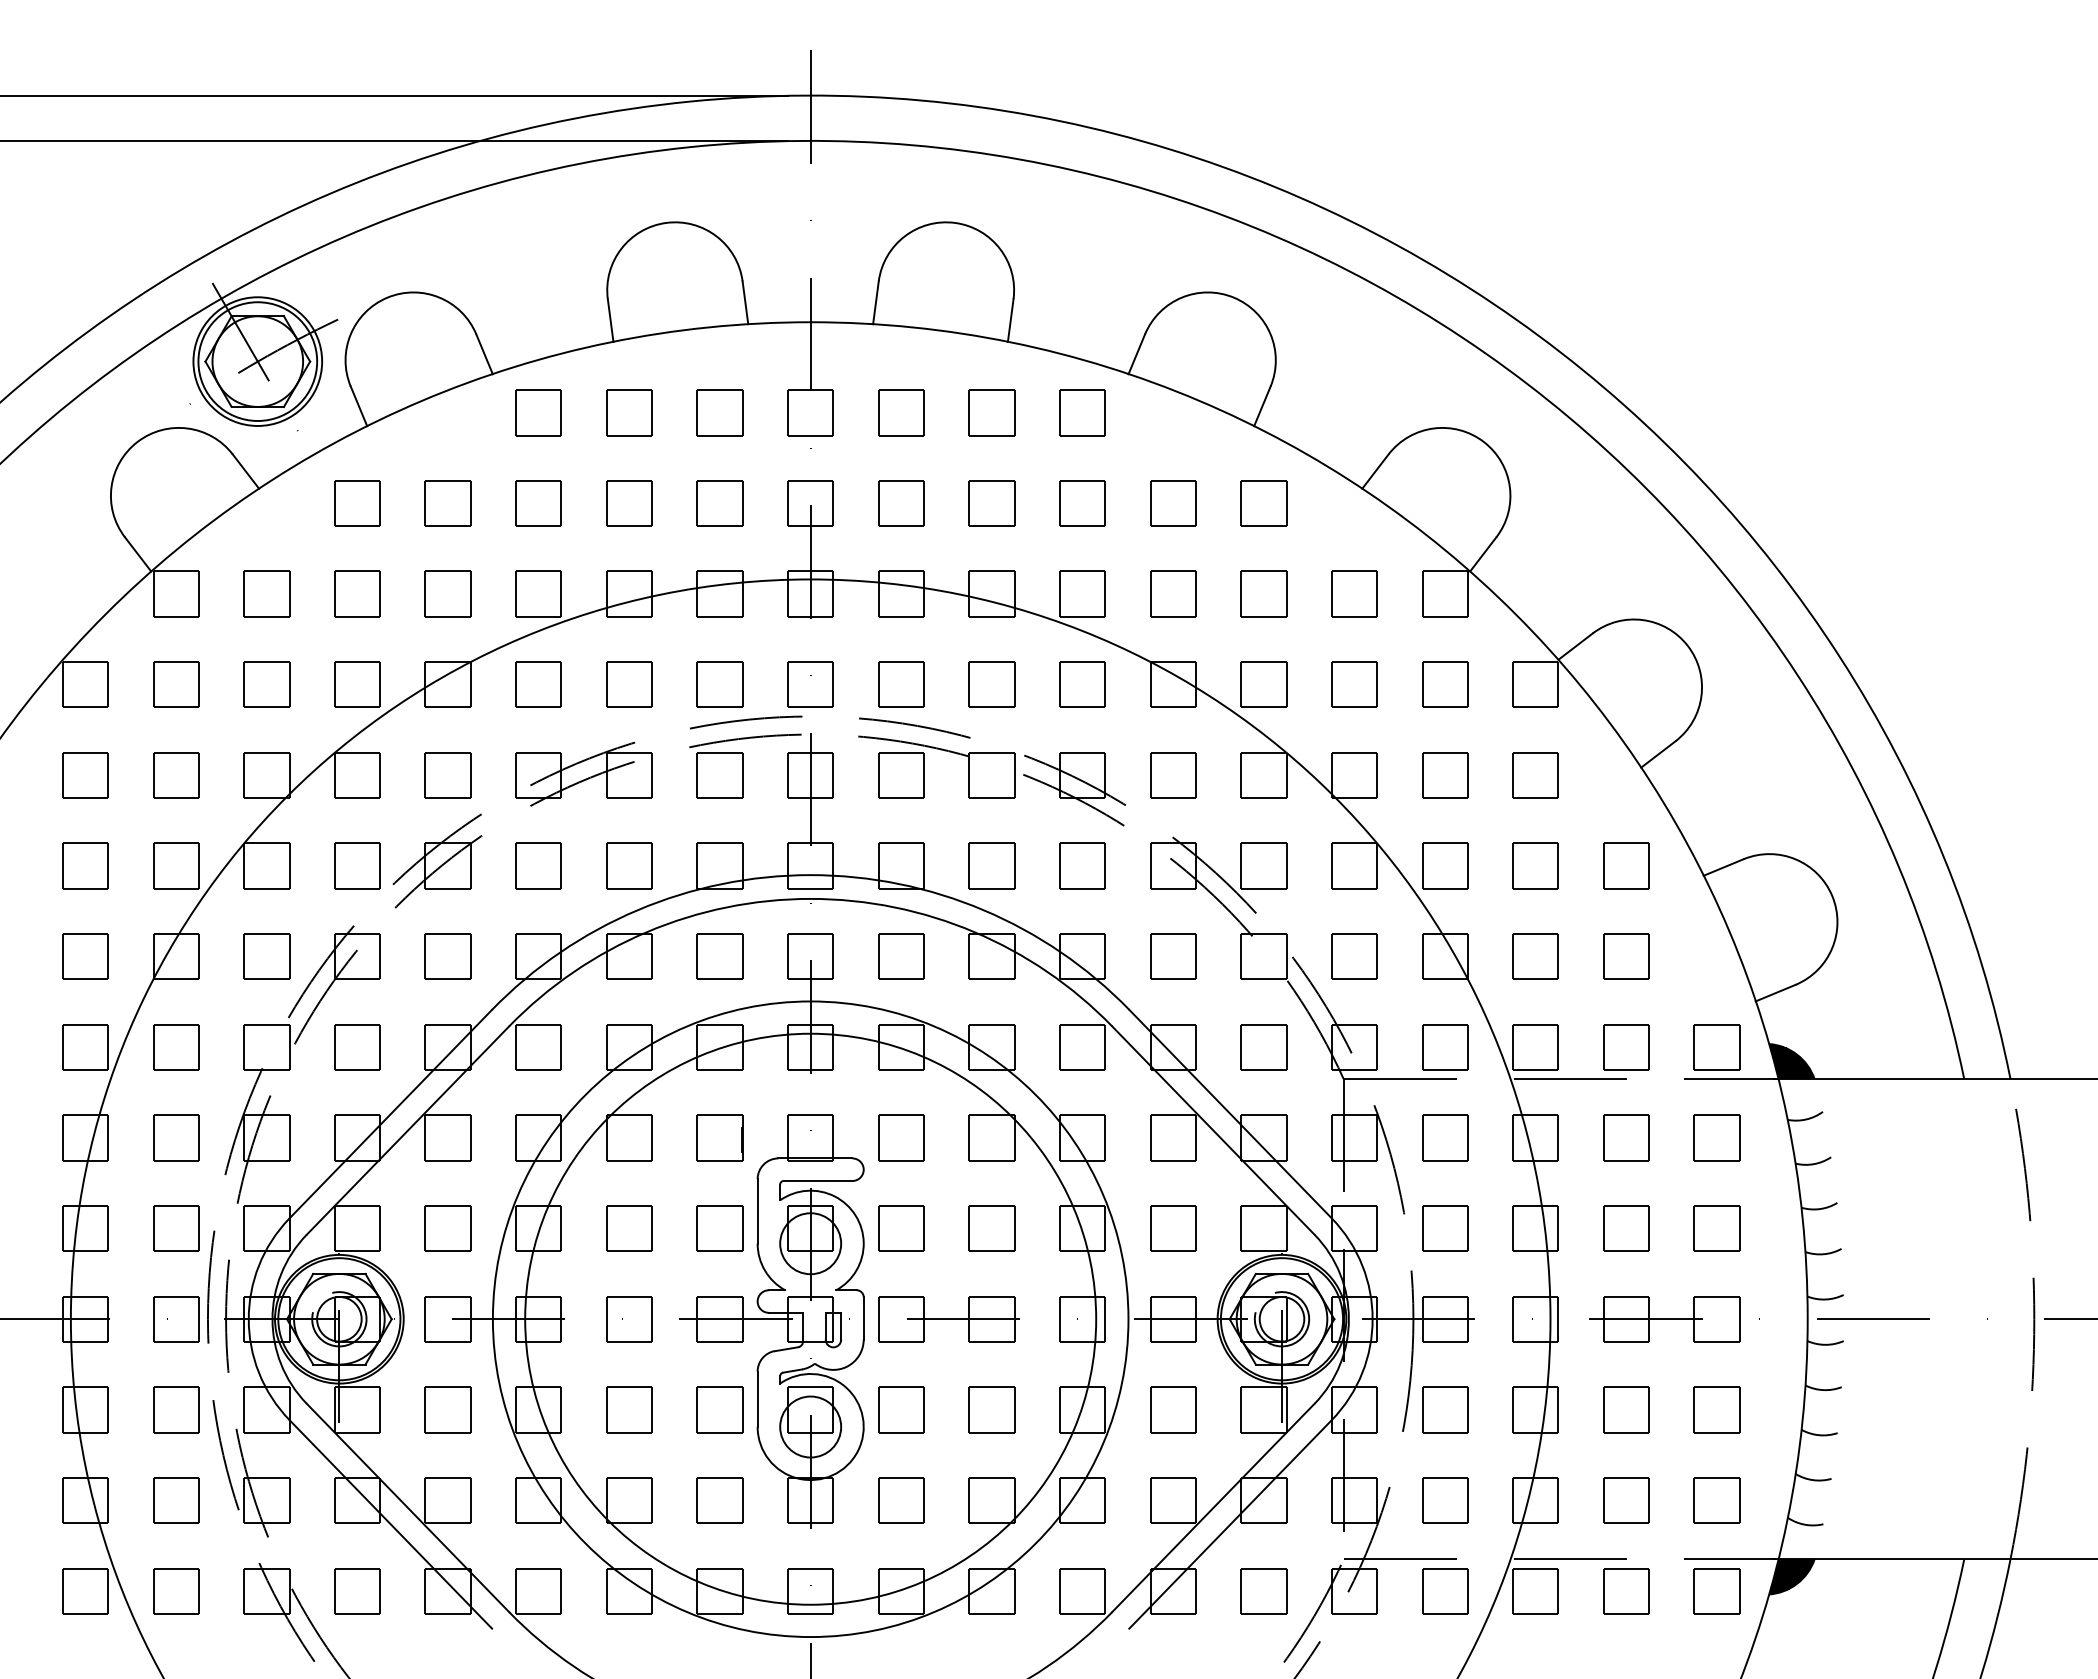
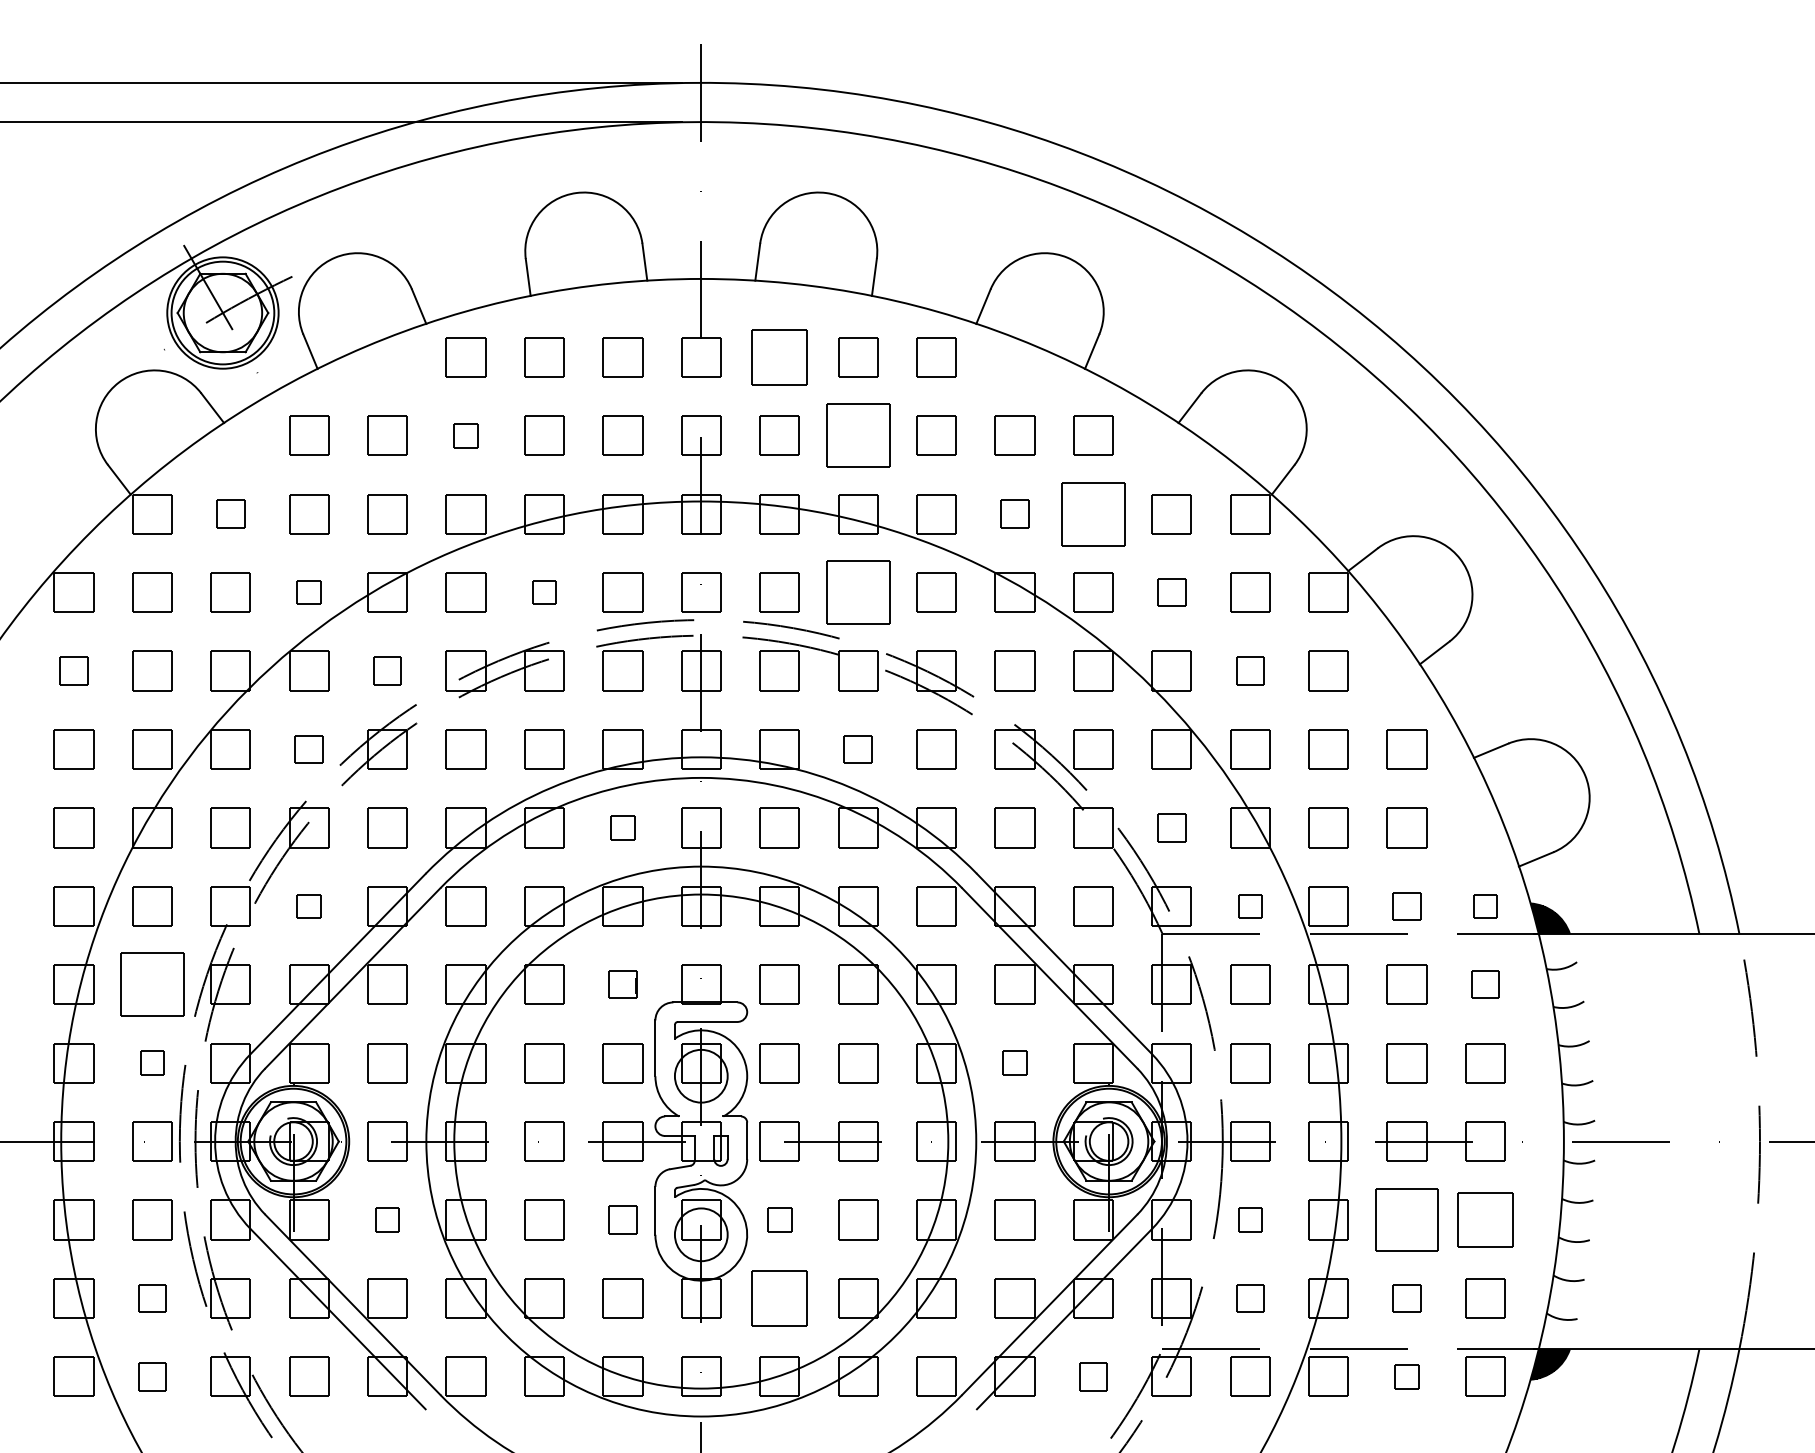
part: (901, 412) -> (779, 357), size x1.4
part: (538, 503) -> (465, 435), size x0.6
part: (991, 503) -> (857, 435), size x1.6
part: (266, 593) -> (230, 513), size x0.7
part: (1173, 593) -> (1015, 513), size x0.7
part: (1263, 593) -> (1093, 513), size x1.6
part: (357, 684) -> (309, 592), size x0.6
part: (629, 684) -> (544, 592), size x0.6
part: (991, 684) -> (857, 592), size x1.6
part: (1354, 684) -> (1171, 592), size x0.7
part: (85, 775) -> (73, 671), size x0.7
part: (447, 775) -> (387, 671), size x0.7
part: (1445, 775) -> (1250, 671), size x0.7
part: (357, 865) -> (309, 748), size x0.7
part: (991, 865) -> (857, 748), size x0.7
part: (719, 956) -> (622, 827), size x0.6
part: (1354, 956) -> (1171, 827), size x0.7
part: (357, 1047) -> (309, 906), size x0.6
part: (1445, 1047) -> (1250, 906), size x0.6
part: (1626, 1047) -> (1407, 906), size x0.7
part: (1716, 1047) -> (1485, 906), size x0.6
part: (176, 1137) -> (152, 984), size x1.6
part: (719, 1137) -> (622, 984), size x0.7
part: (1716, 1137) -> (1485, 984), size x0.7
part: (176, 1228) -> (152, 1063), size x0.6
part: (1173, 1228) -> (1015, 1063), size x0.6
part: (447, 1409) -> (387, 1219), size x0.6
part: (719, 1409) -> (622, 1219), size x0.7
part: (901, 1409) -> (779, 1219), size x0.6
part: (1445, 1409) -> (1250, 1219), size x0.6
part: (1626, 1409) -> (1407, 1219), size x1.6
part: (1716, 1409) -> (1485, 1219), size x1.4
part: (176, 1500) -> (152, 1298), size x0.7
part: (901, 1500) -> (779, 1298), size x1.4
part: (1445, 1500) -> (1250, 1298), size x0.7
part: (1626, 1500) -> (1407, 1298), size x0.7
part: (176, 1591) -> (152, 1377), size x0.7
part: (1263, 1591) -> (1093, 1377), size x0.7
part: (1626, 1591) -> (1407, 1377), size x0.6

